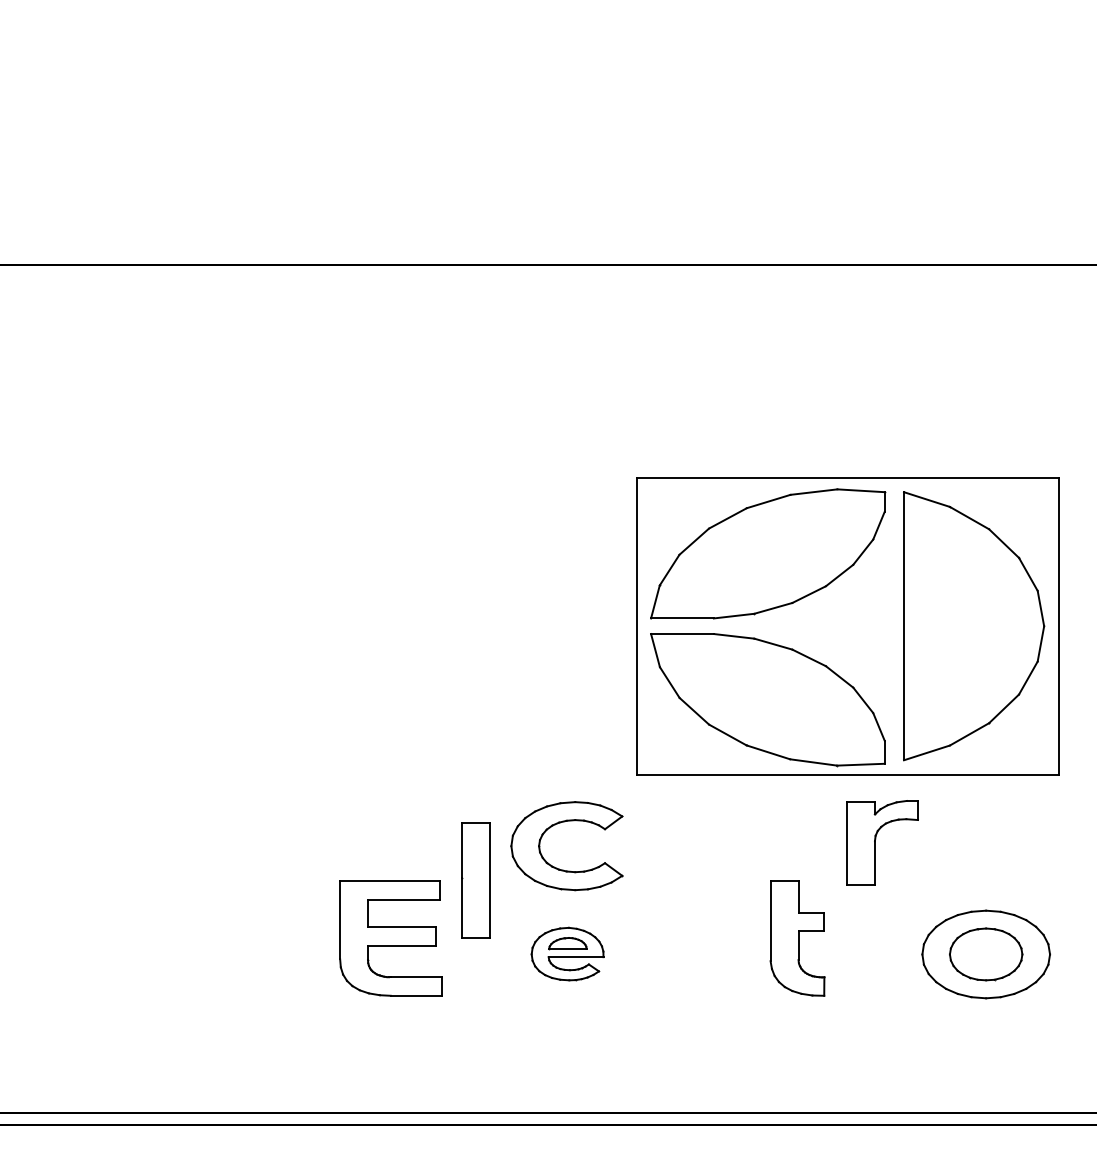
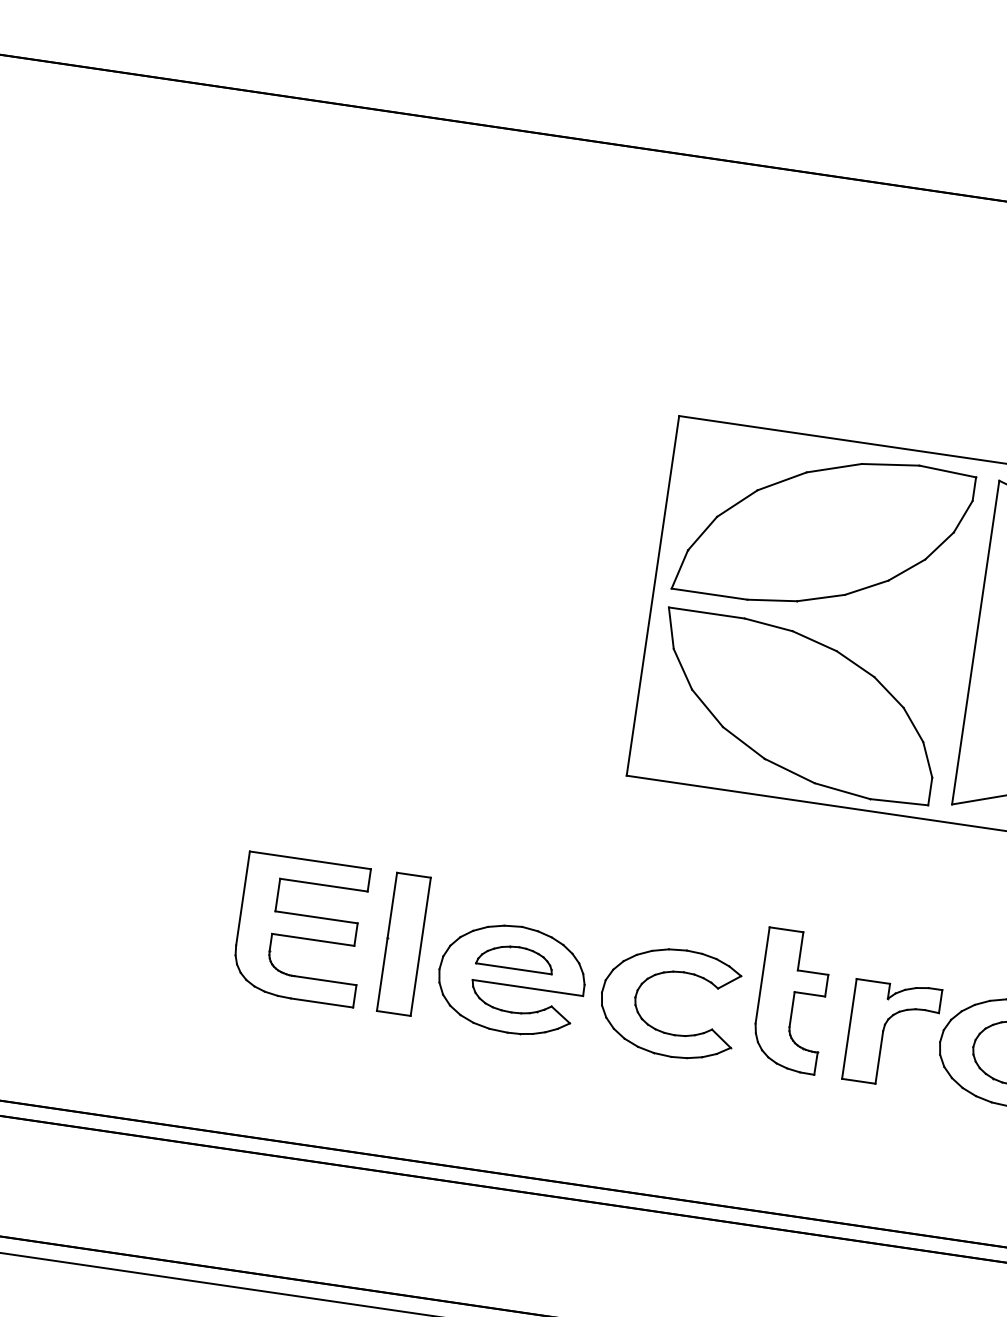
part: (876, 839) -> (885, 1029), moved
part: (559, 868) -> (656, 1027), moved
part: (475, 880) -> (403, 944), moved
part: (567, 953) -> (511, 978), size x1.67

